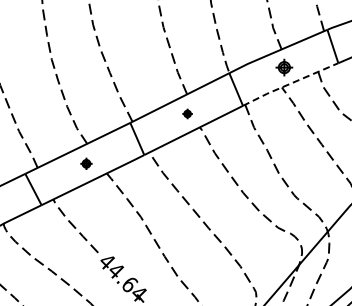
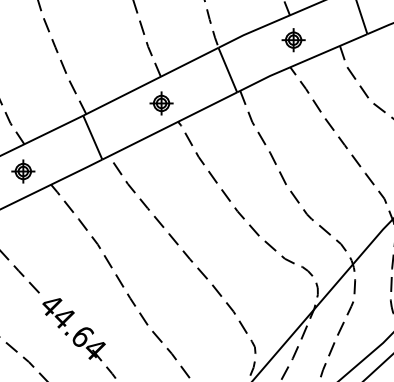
line: (289, 84) -> (300, 63), dashed -> solid
part: (187, 113) -> (161, 102), size x1.67
part: (86, 163) -> (23, 171), size x1.43

